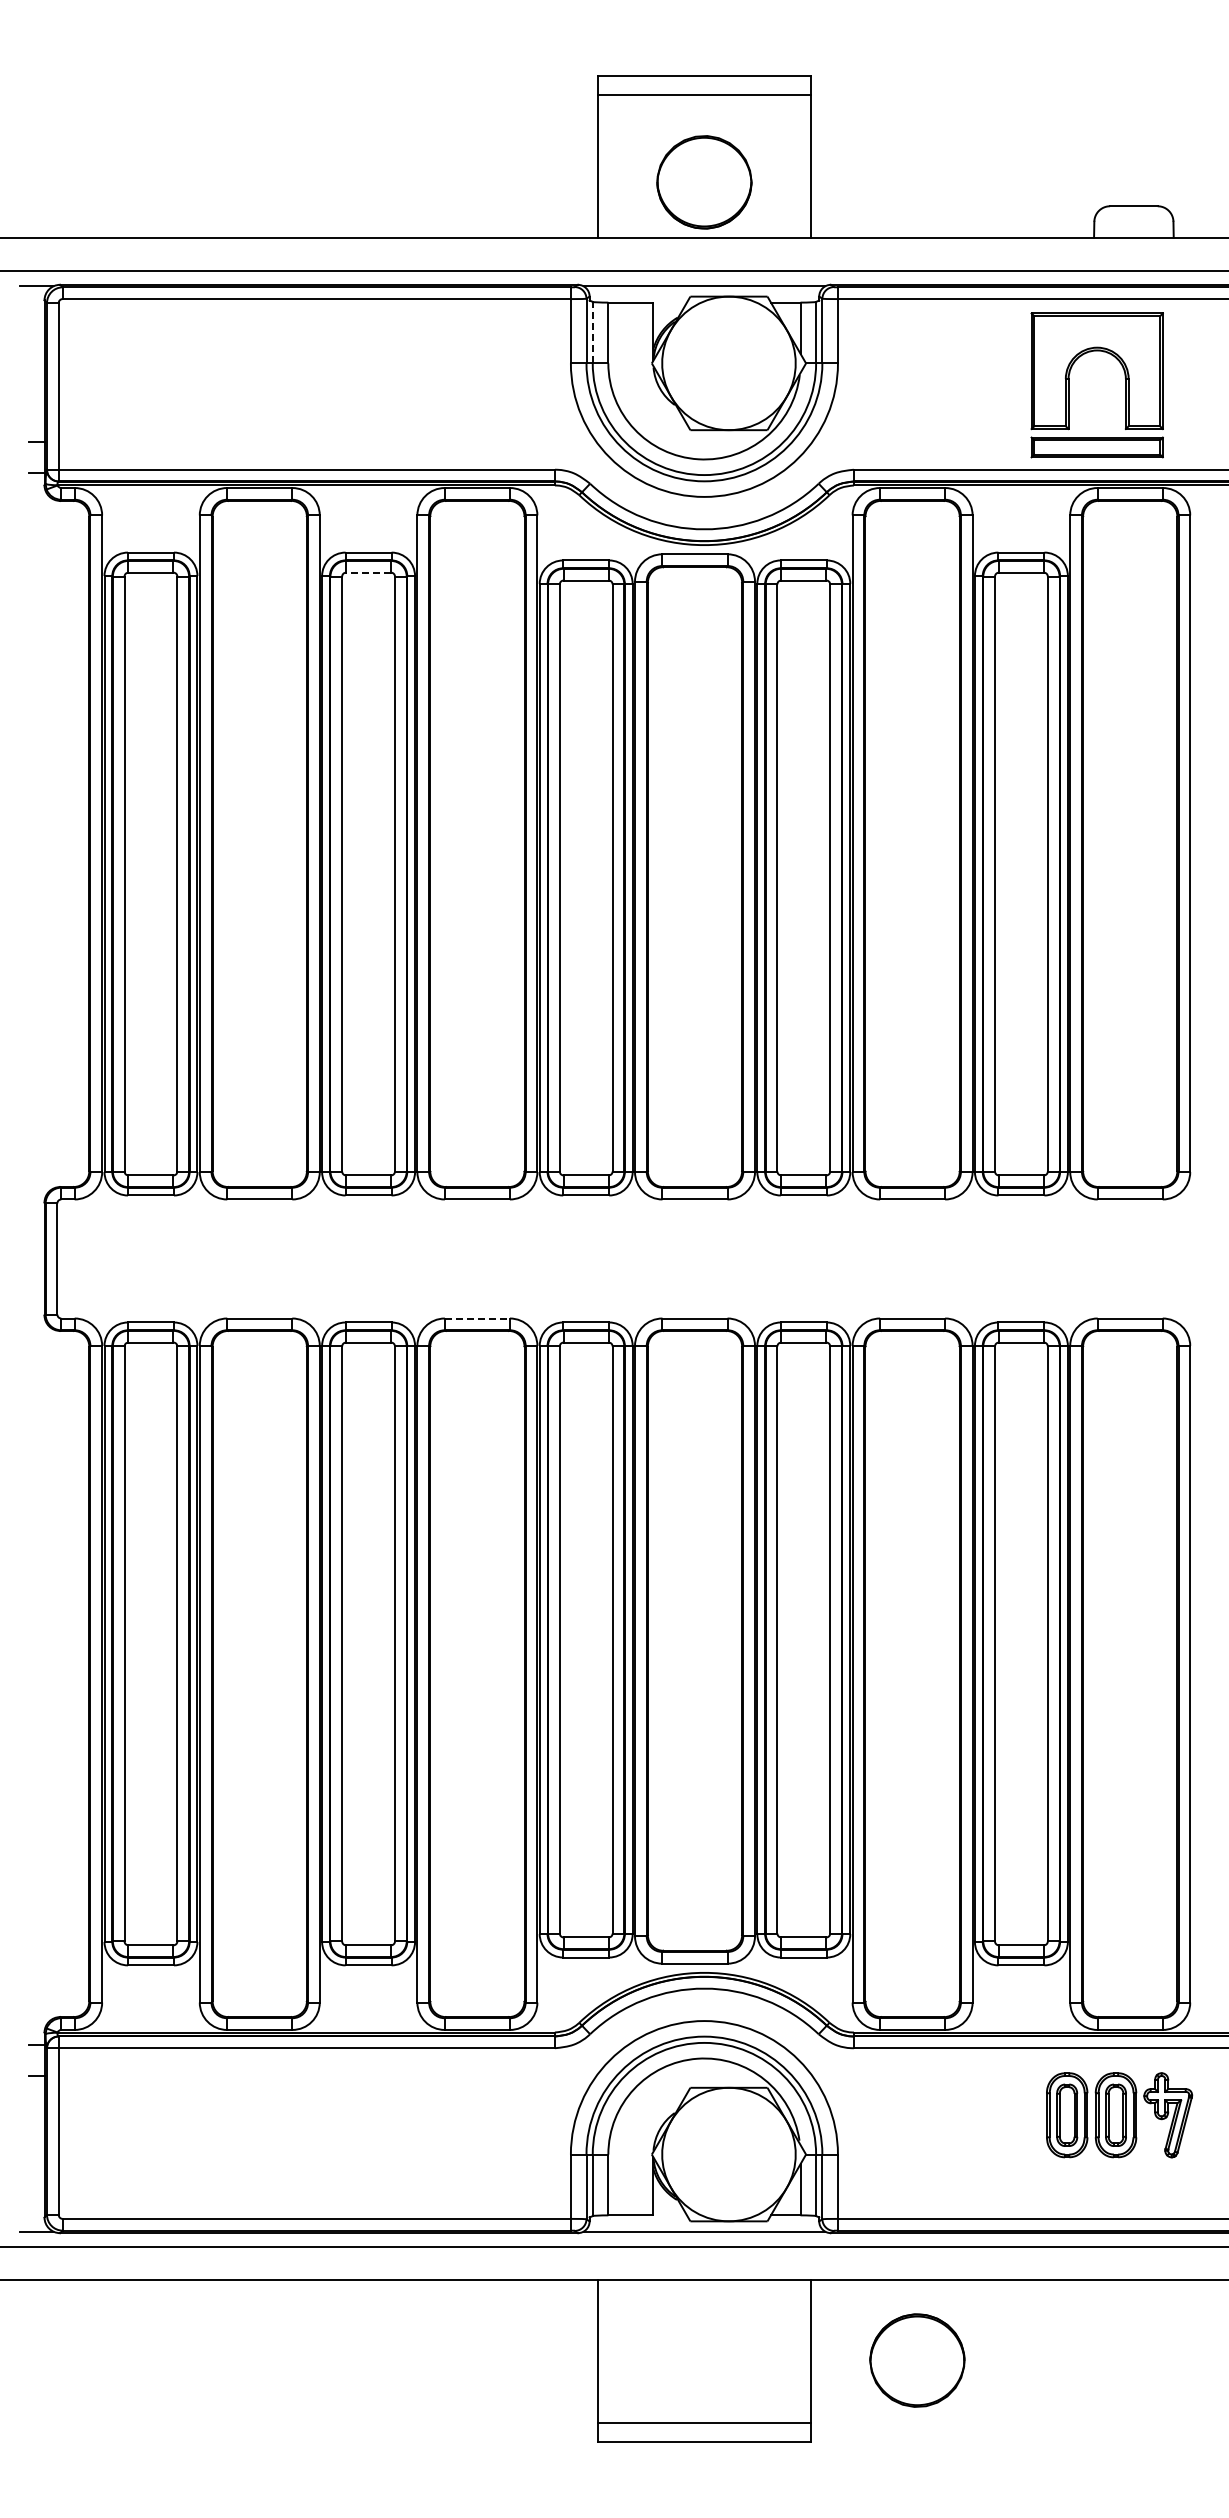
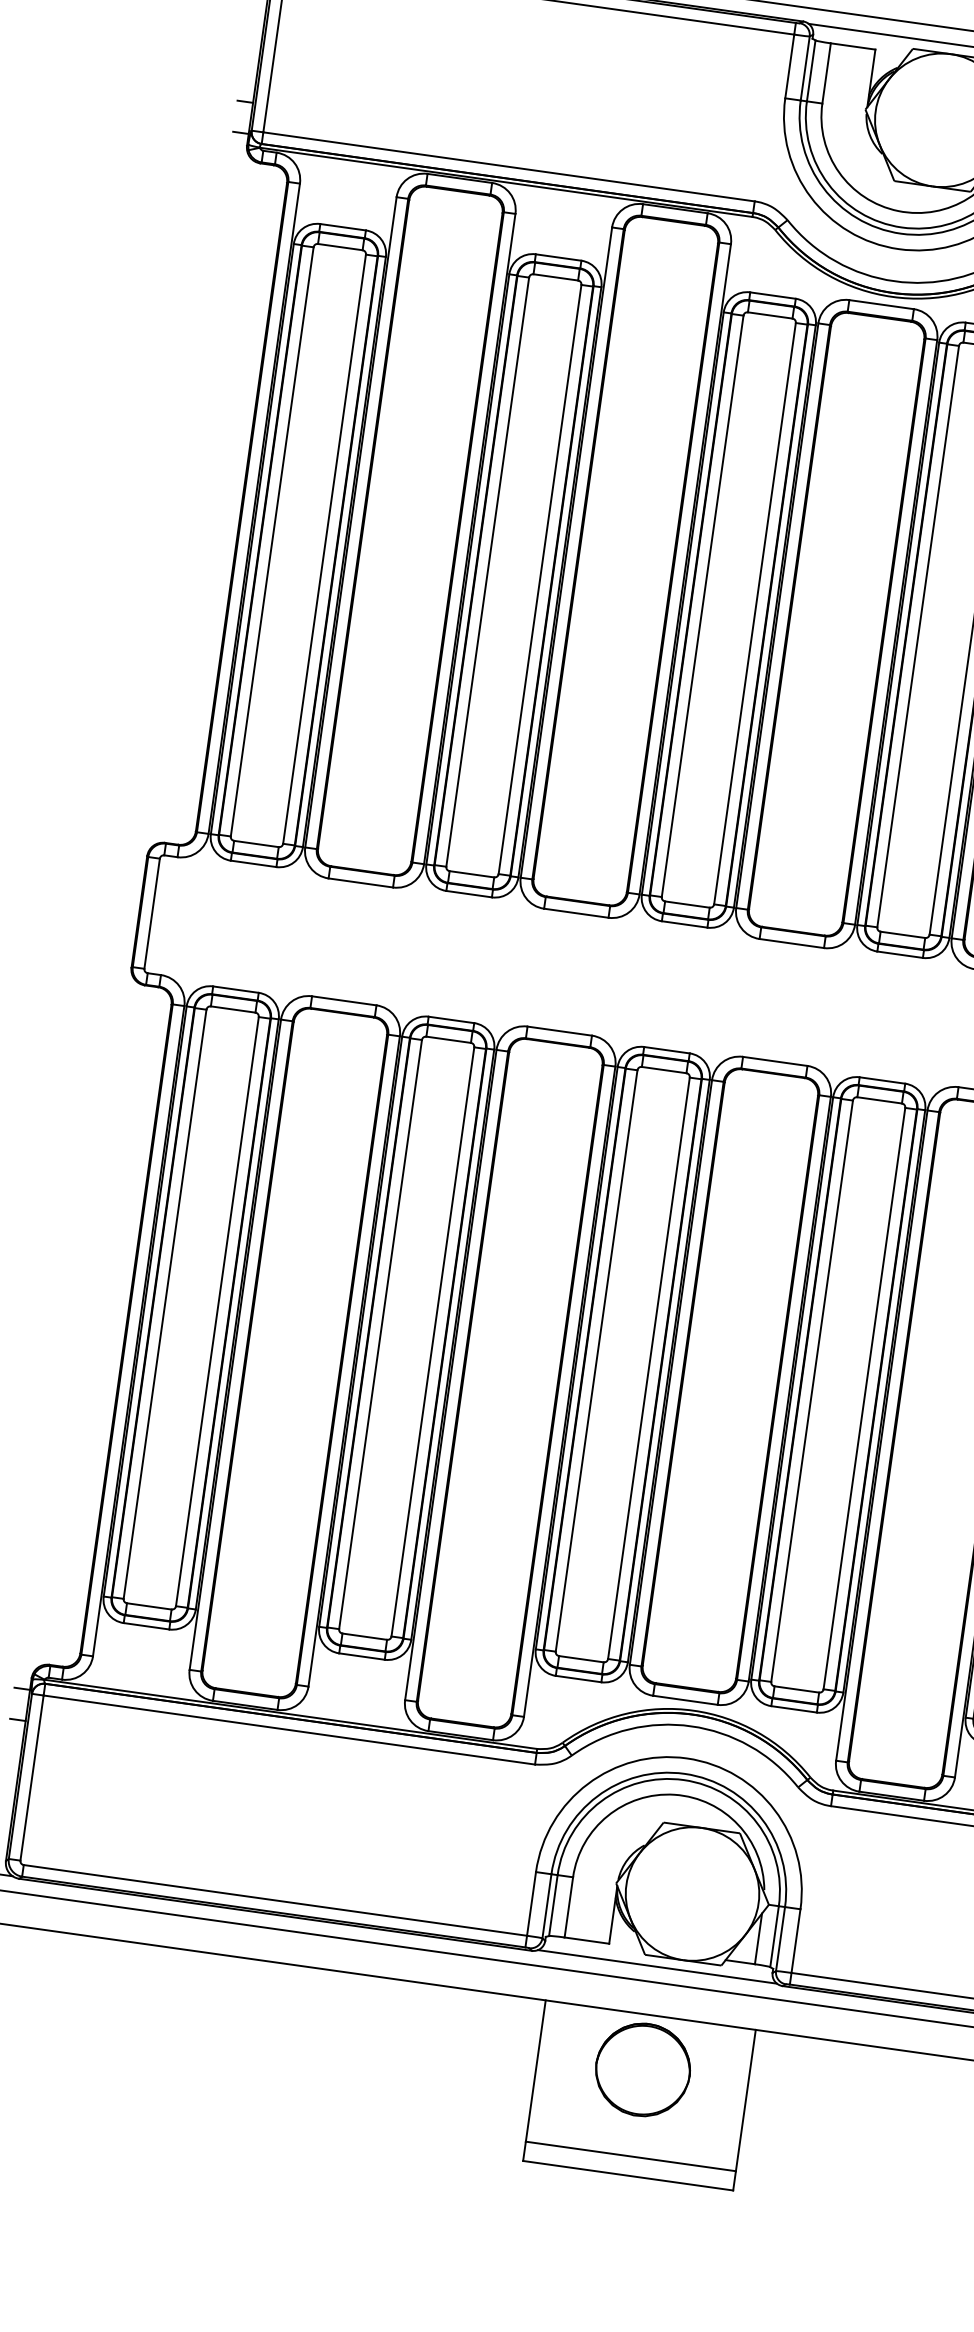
line: (592, 332) -> (810, 70), dashed -> solid
line: (368, 572) -> (555, 277), dashed -> solid
line: (477, 1318) -> (559, 1031), dashed -> solid
part: (917, 2360) -> (643, 2069), moved

